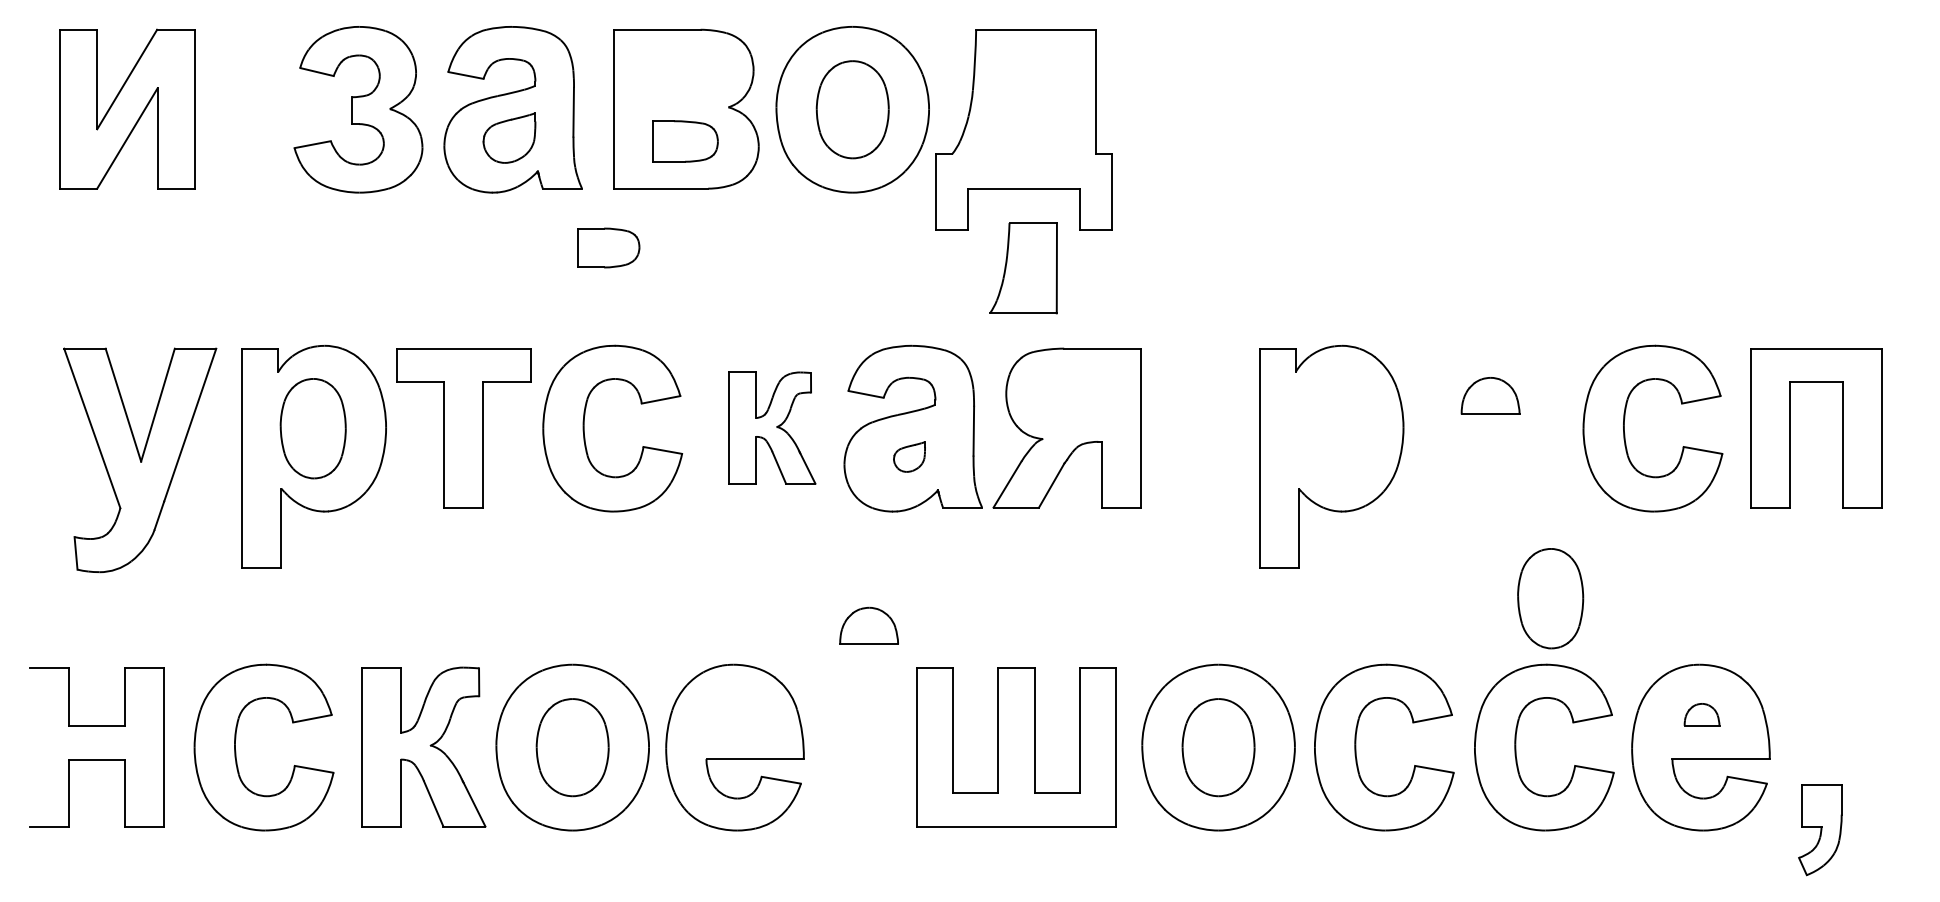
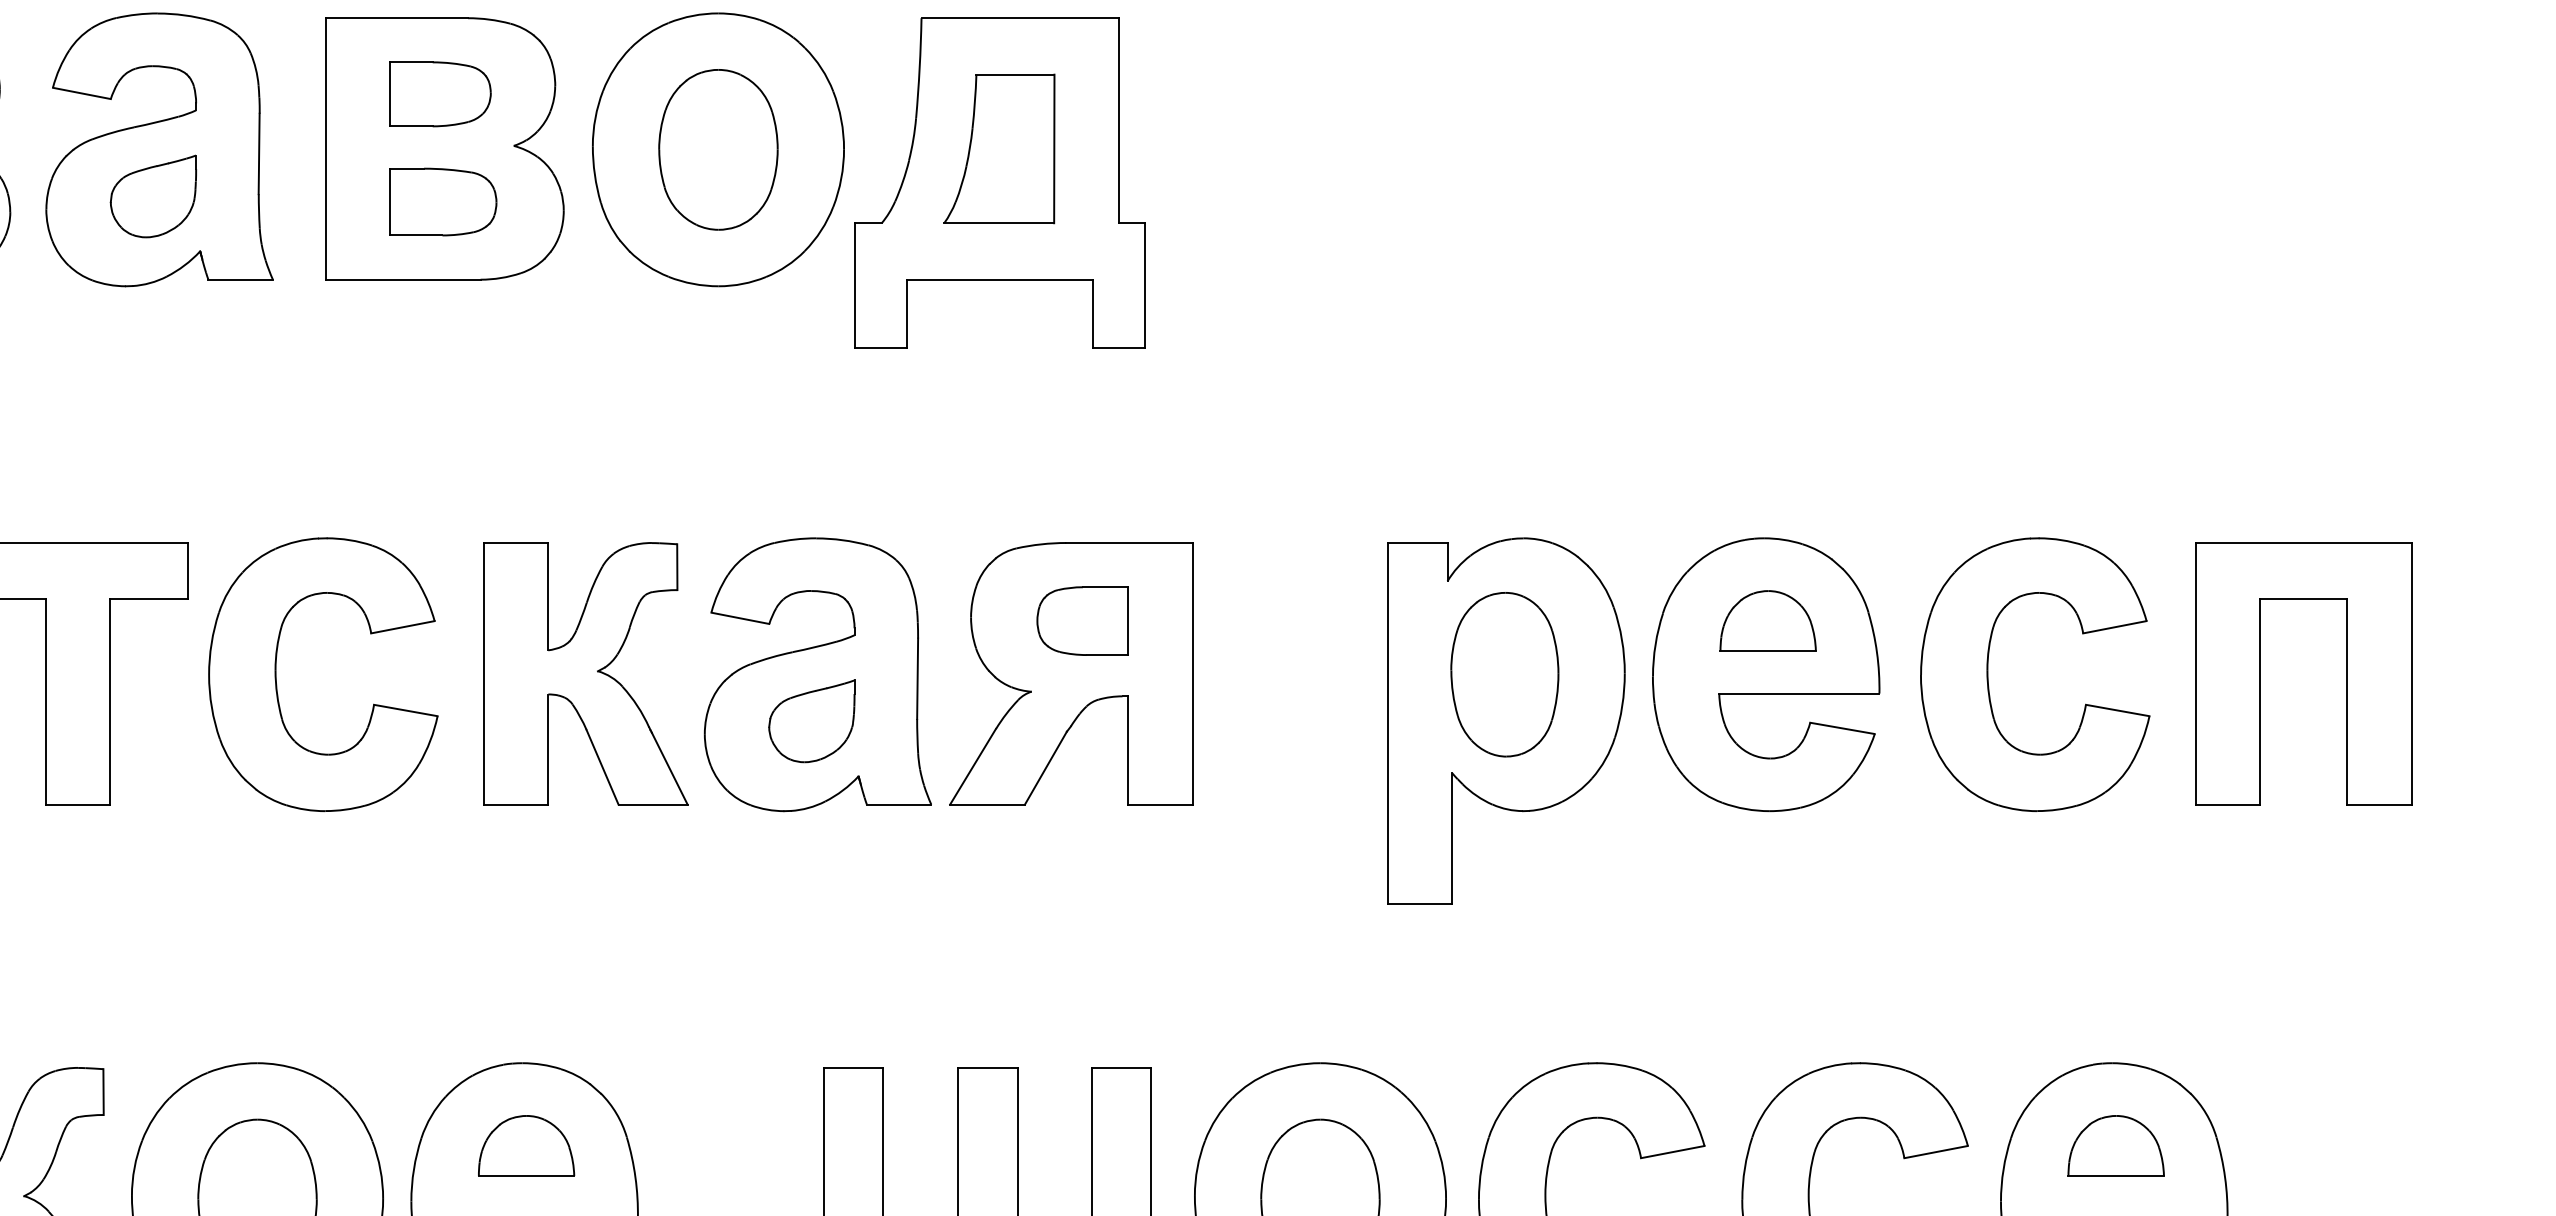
part: (608, 247) -> (439, 93), moved
part: (1023, 268) -> (999, 149), moved
part: (1073, 395) -> (1081, 620), added
part: (771, 427) -> (584, 672), size x1.43
part: (1489, 428) -> (1766, 674), added
part: (909, 456) -> (811, 720), size x1.67
part: (1550, 598) -> (1504, 674), moved
part: (868, 625) -> (525, 1145), moved
part: (1701, 714) -> (2115, 1145), size x1.67

